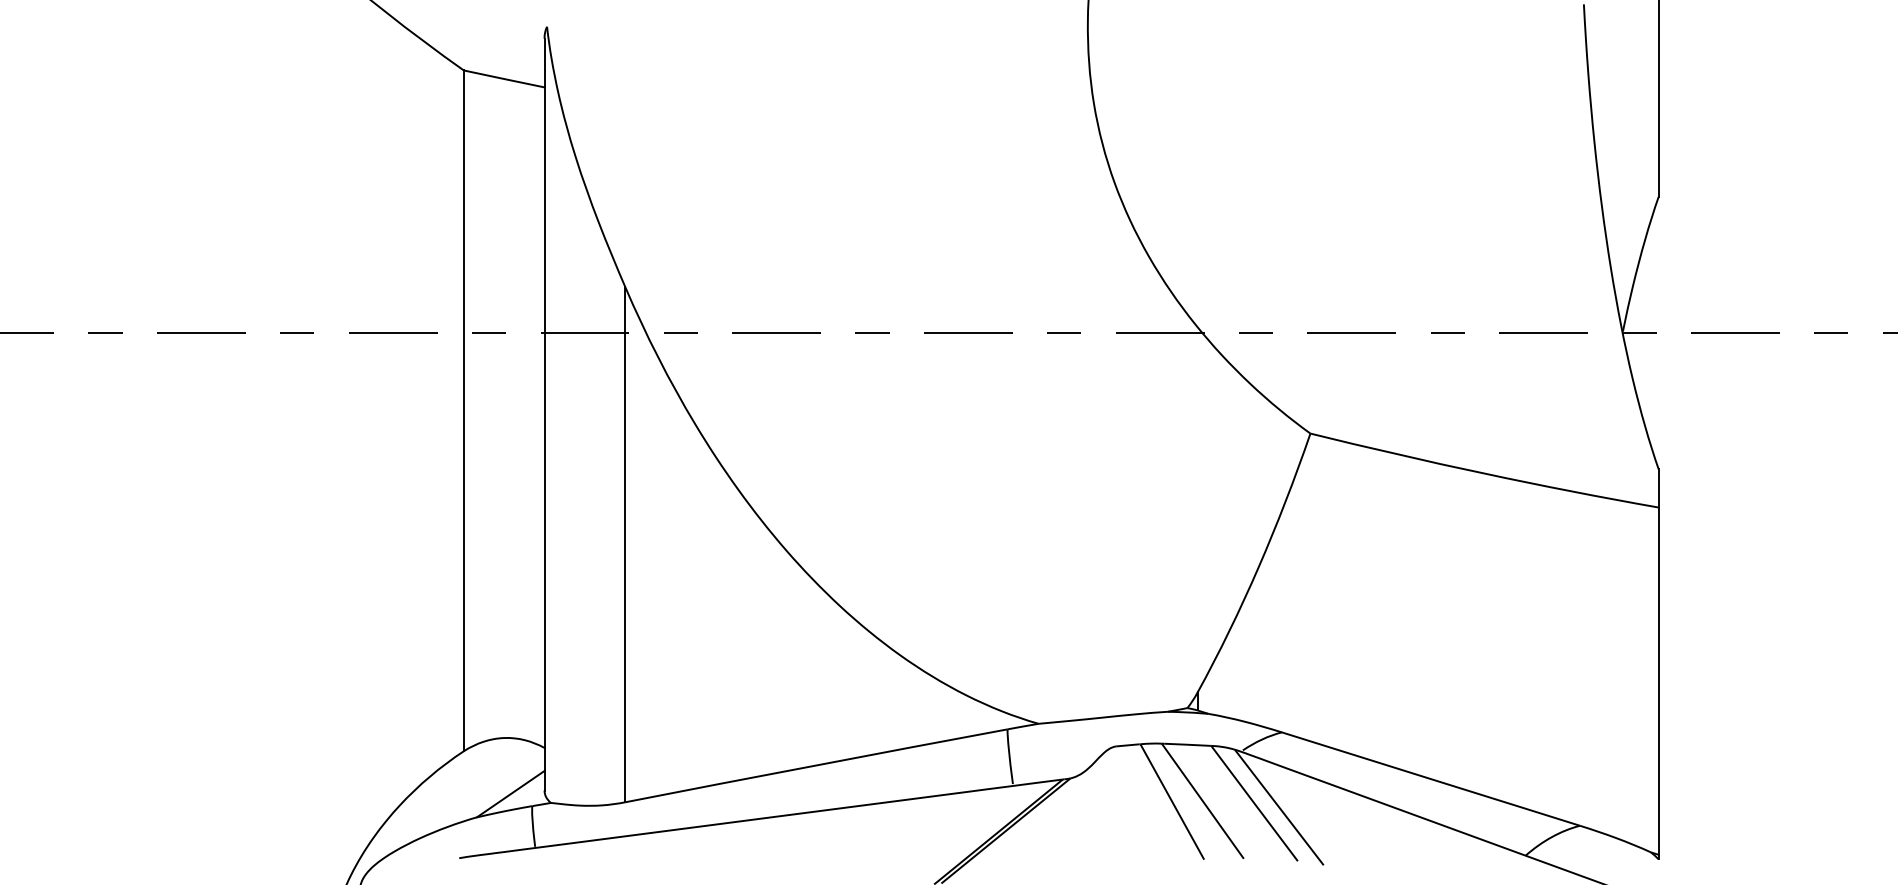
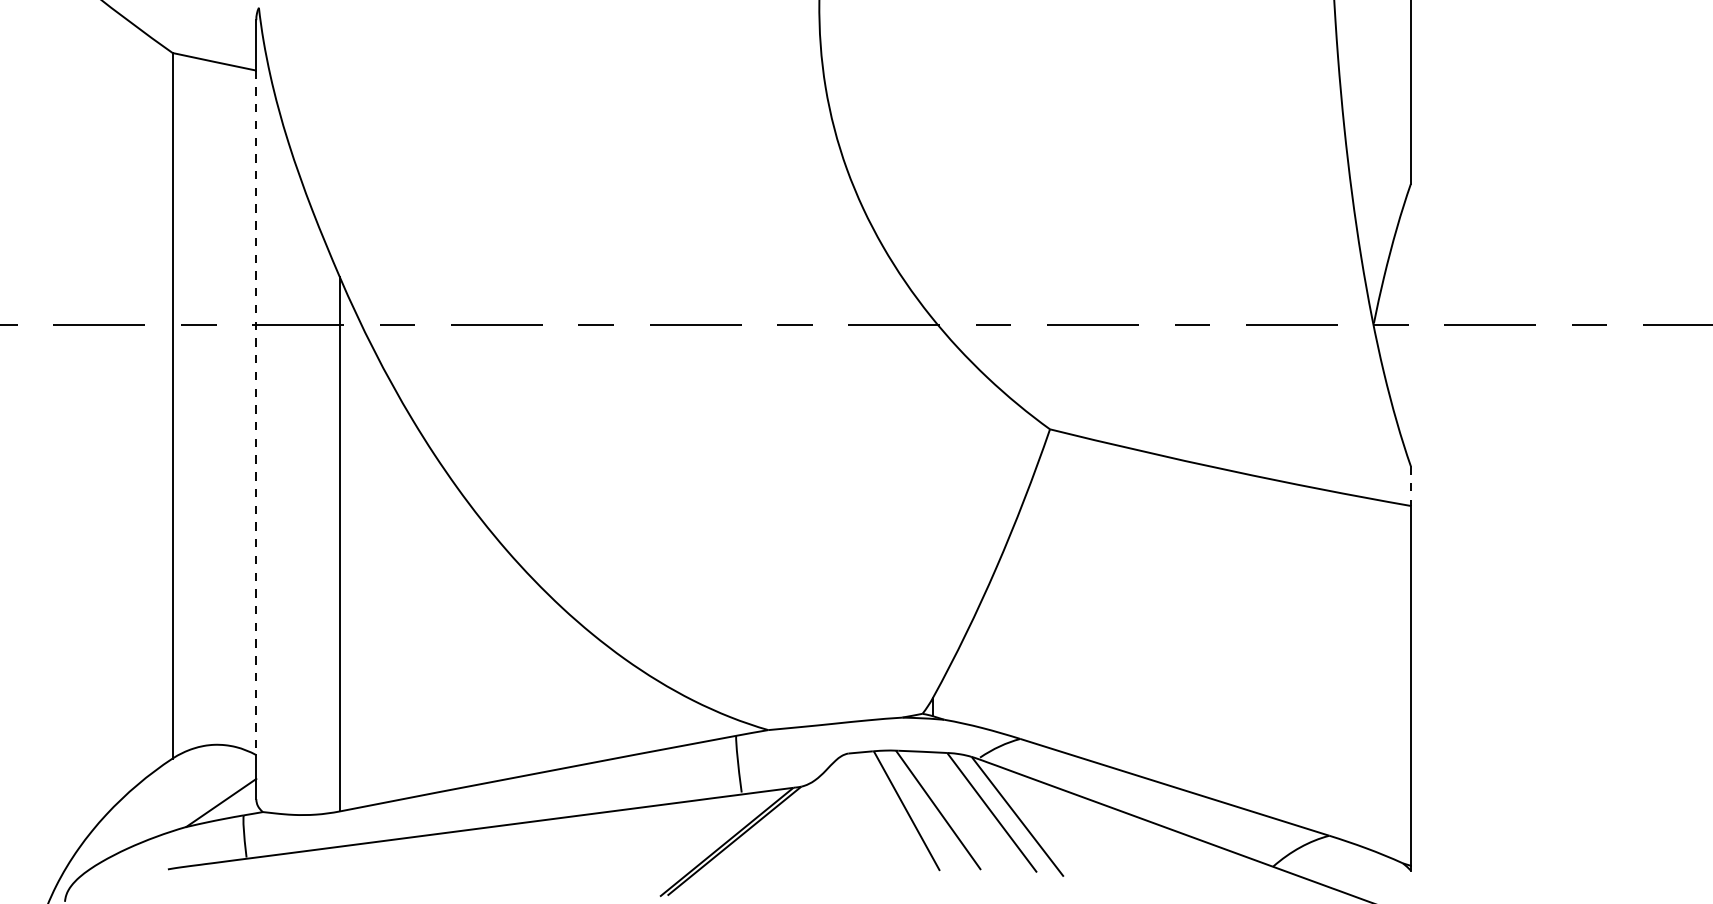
line: (544, 418) -> (256, 413), solid -> dashed
line: (1658, 488) -> (1410, 486), solid -> dashed

